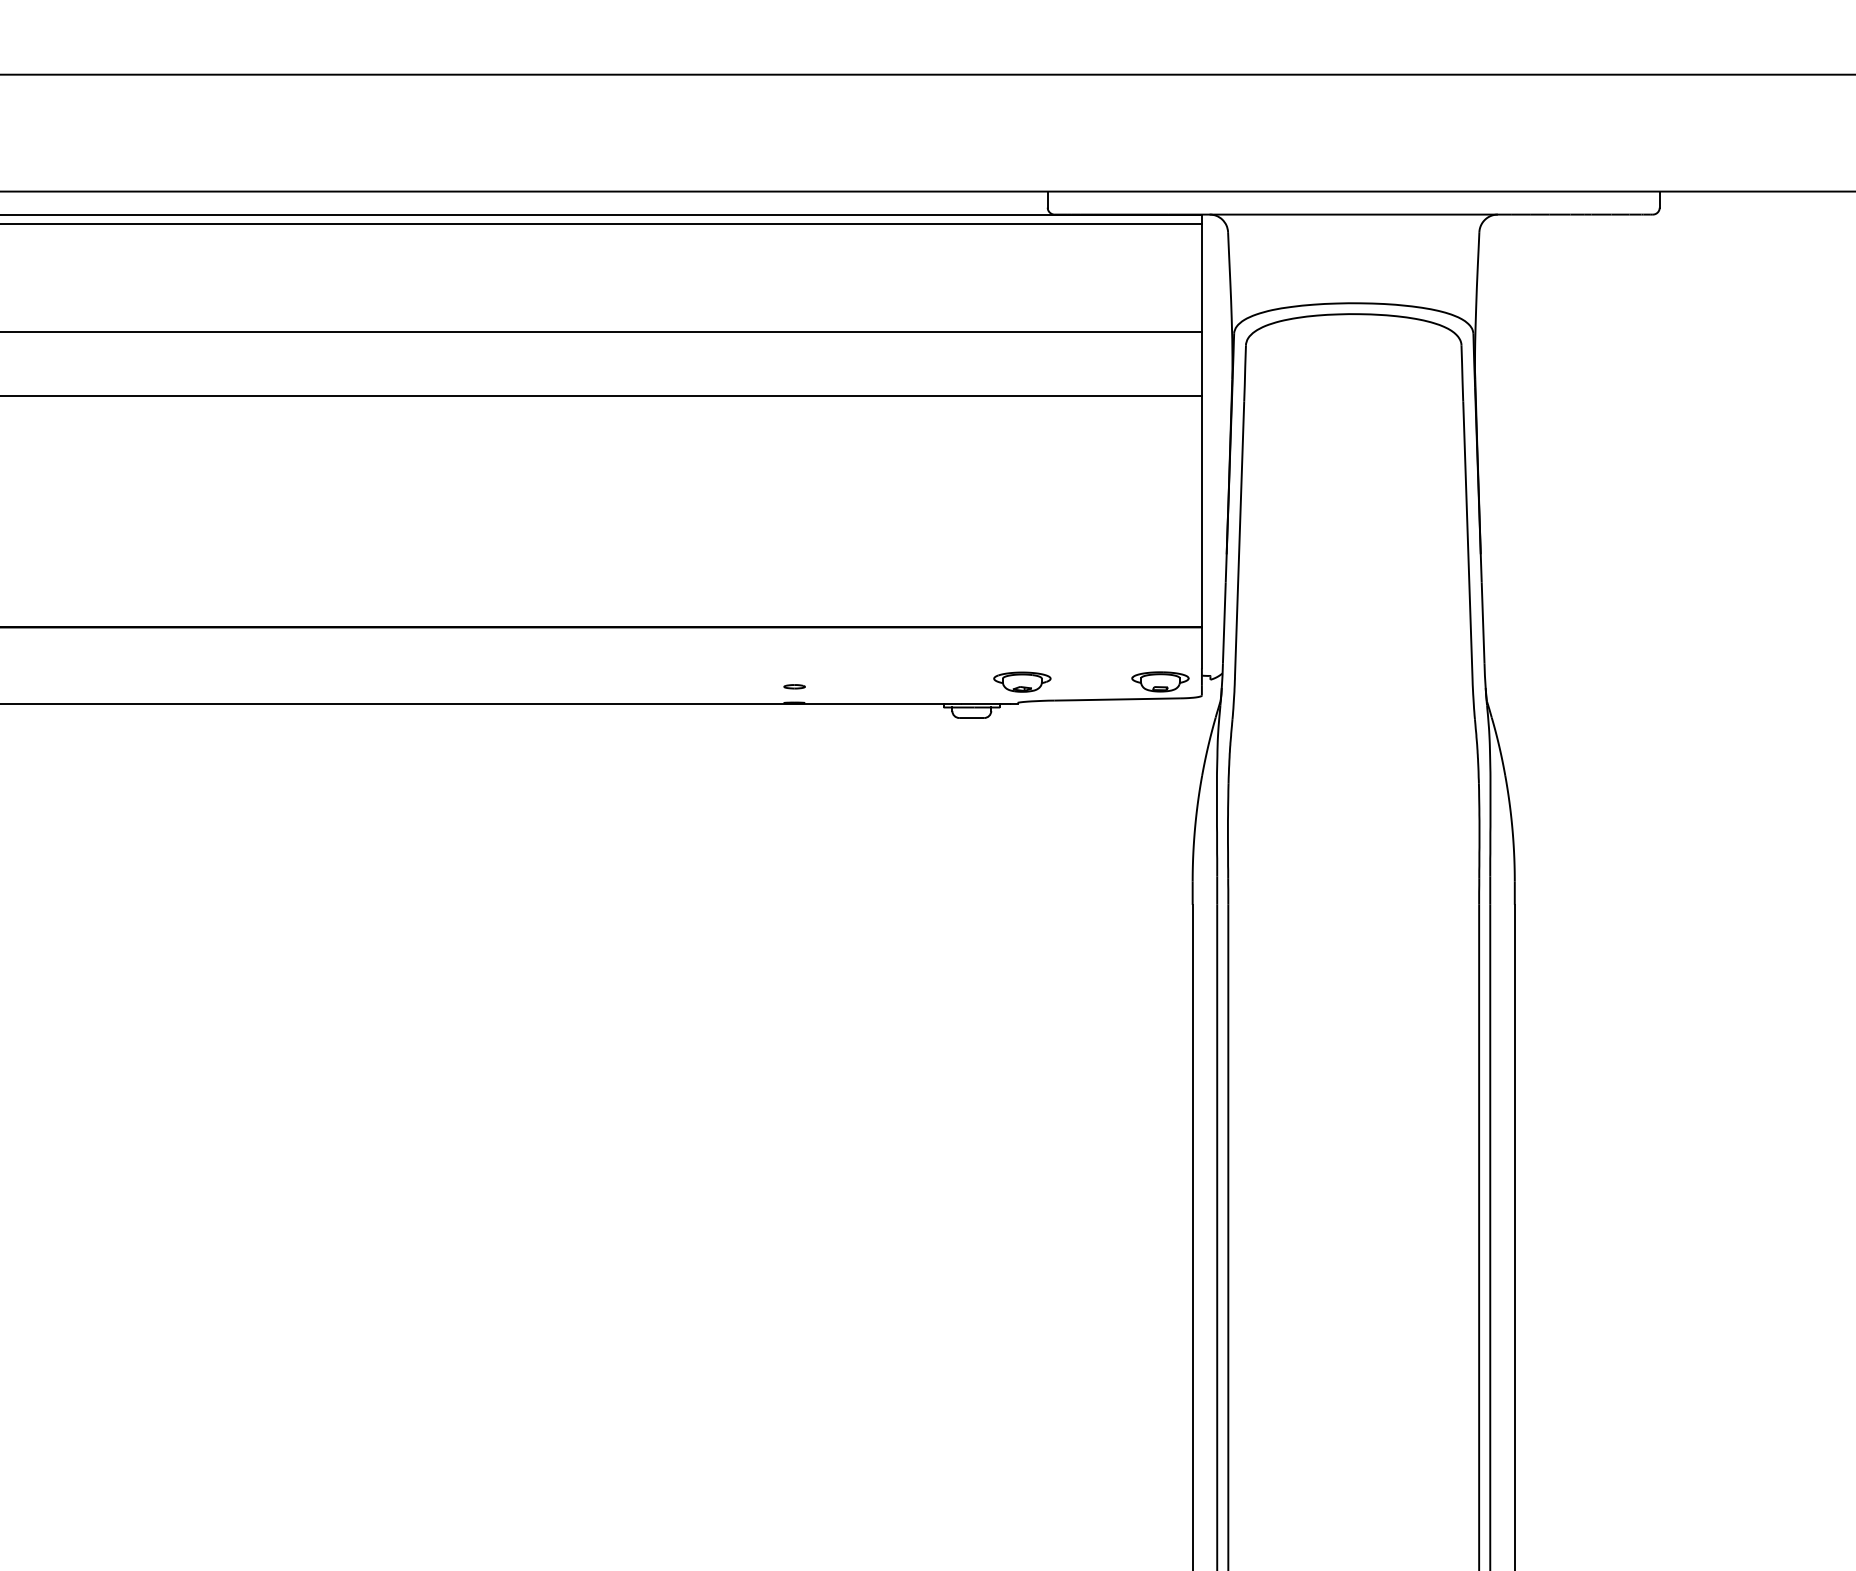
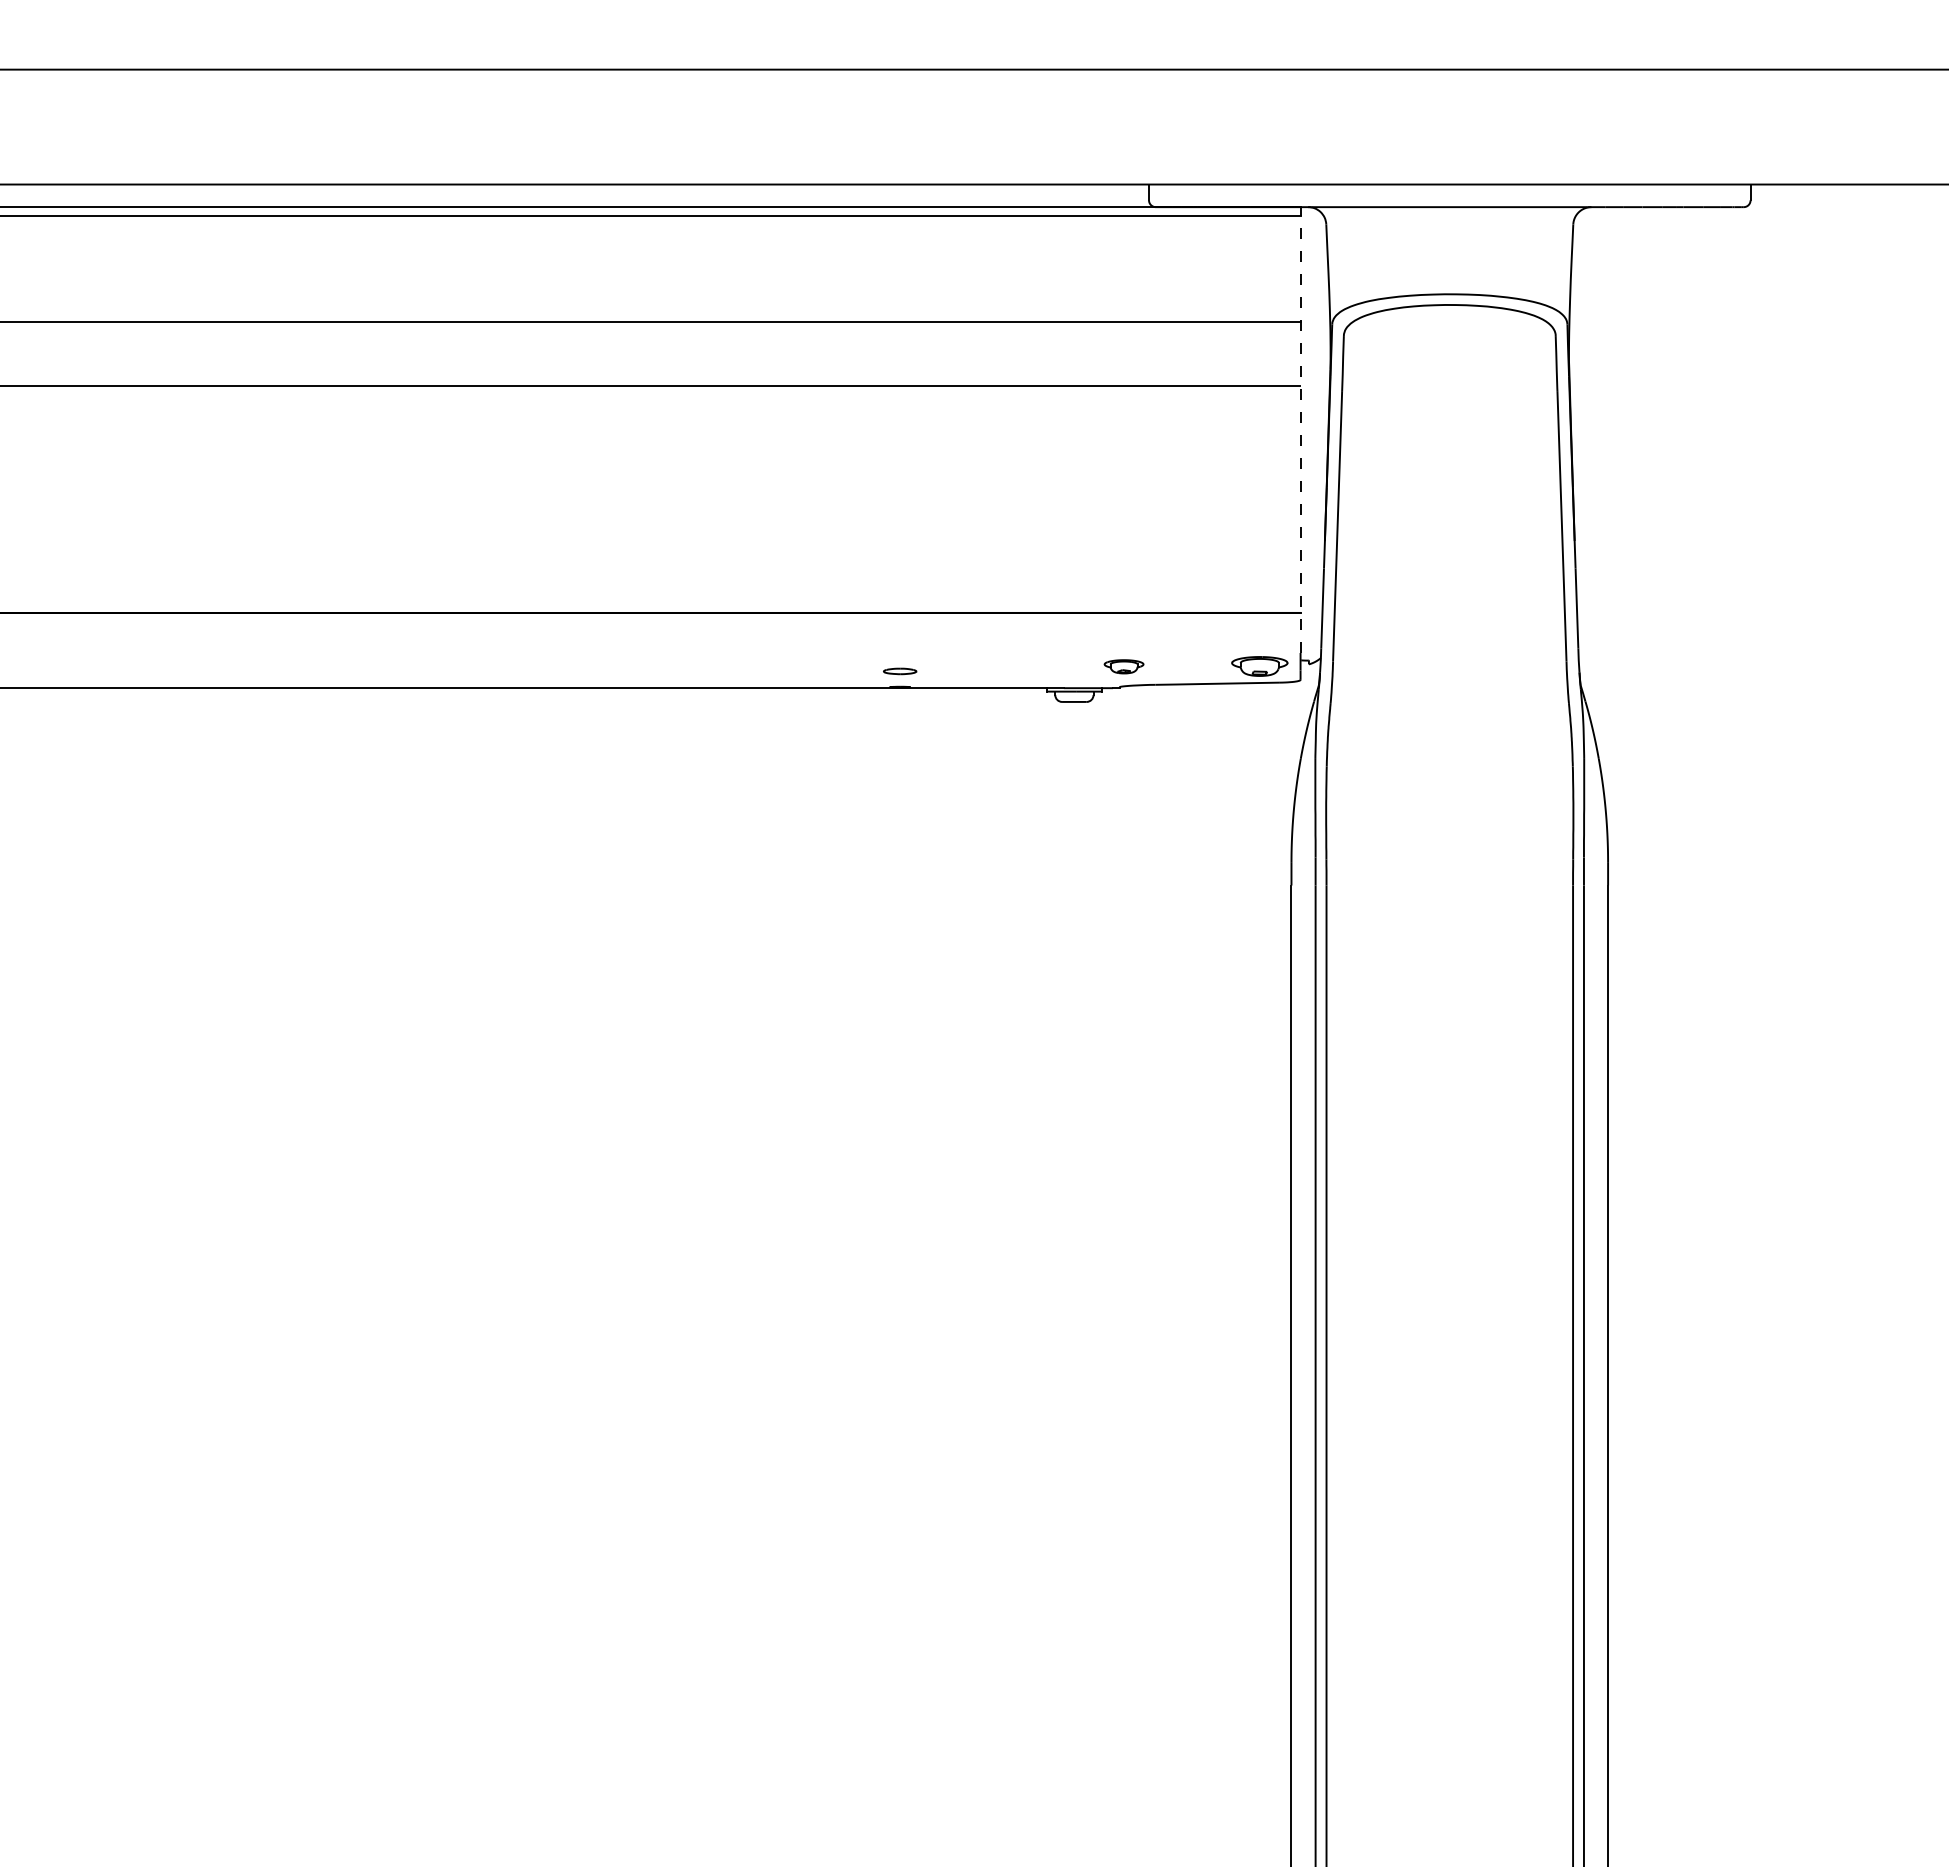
line: (1201, 441) -> (1300, 430), solid -> dashed
part: (1021, 681) -> (1123, 666), size x0.7
part: (794, 686) -> (900, 670), size x1.6

